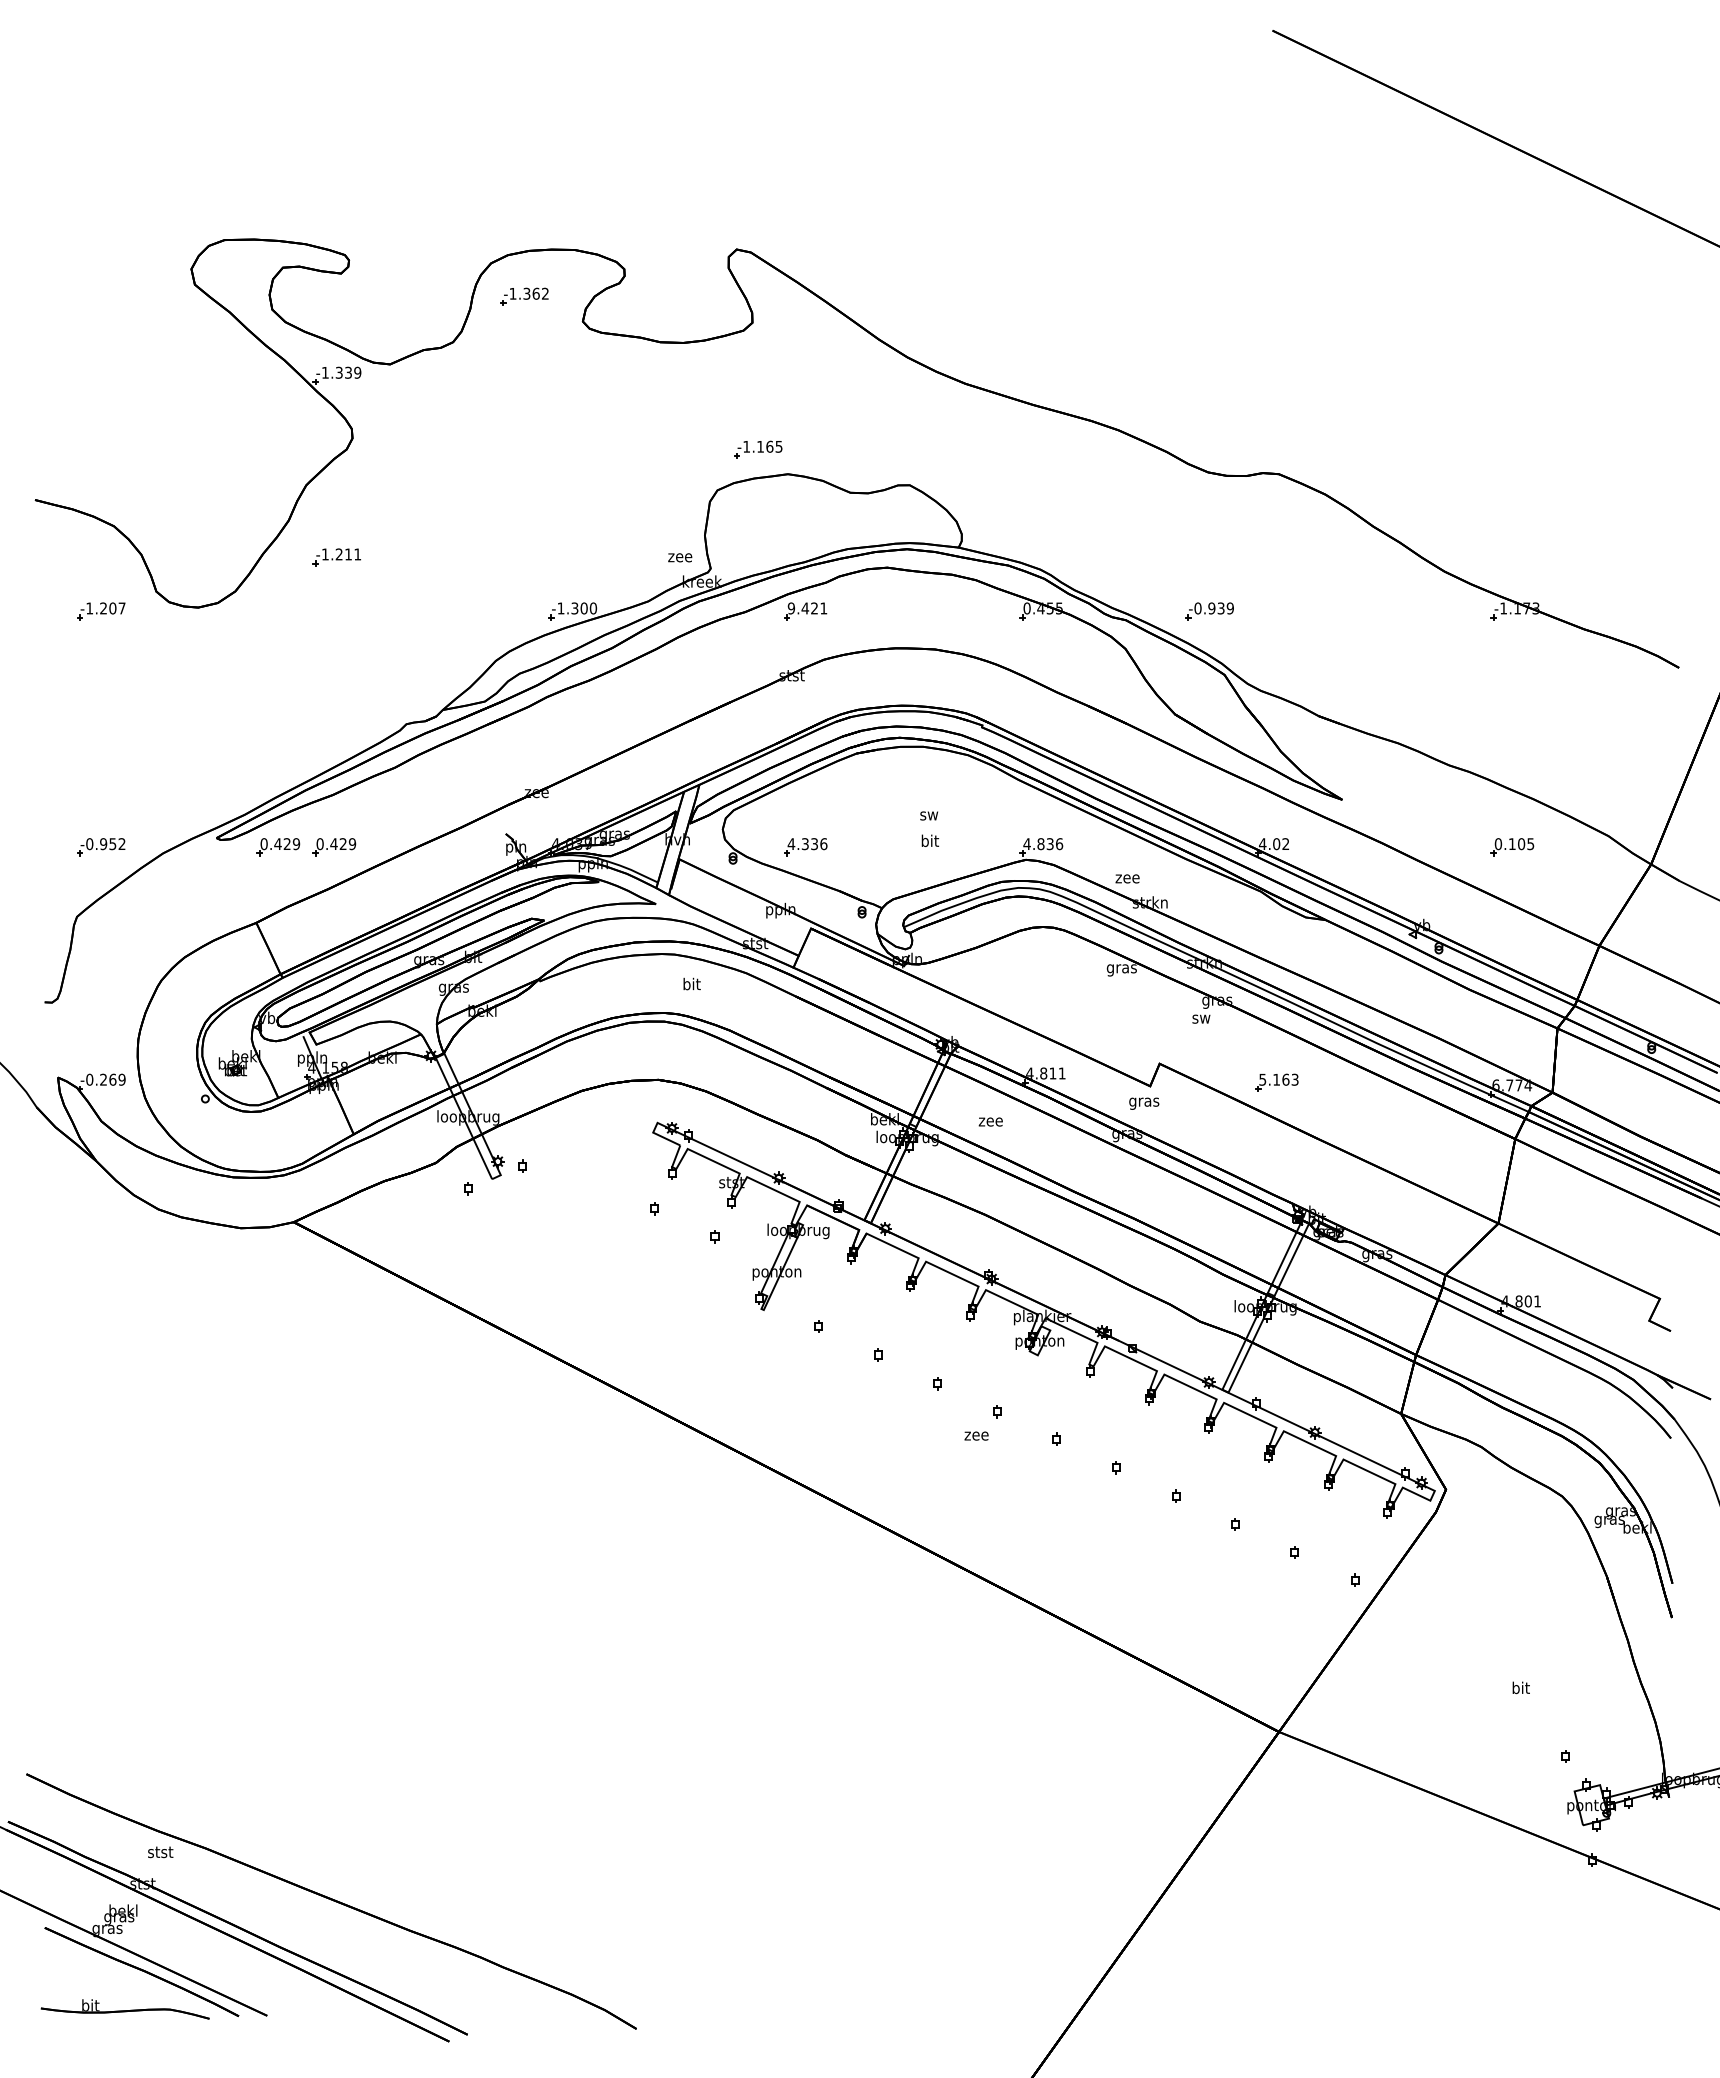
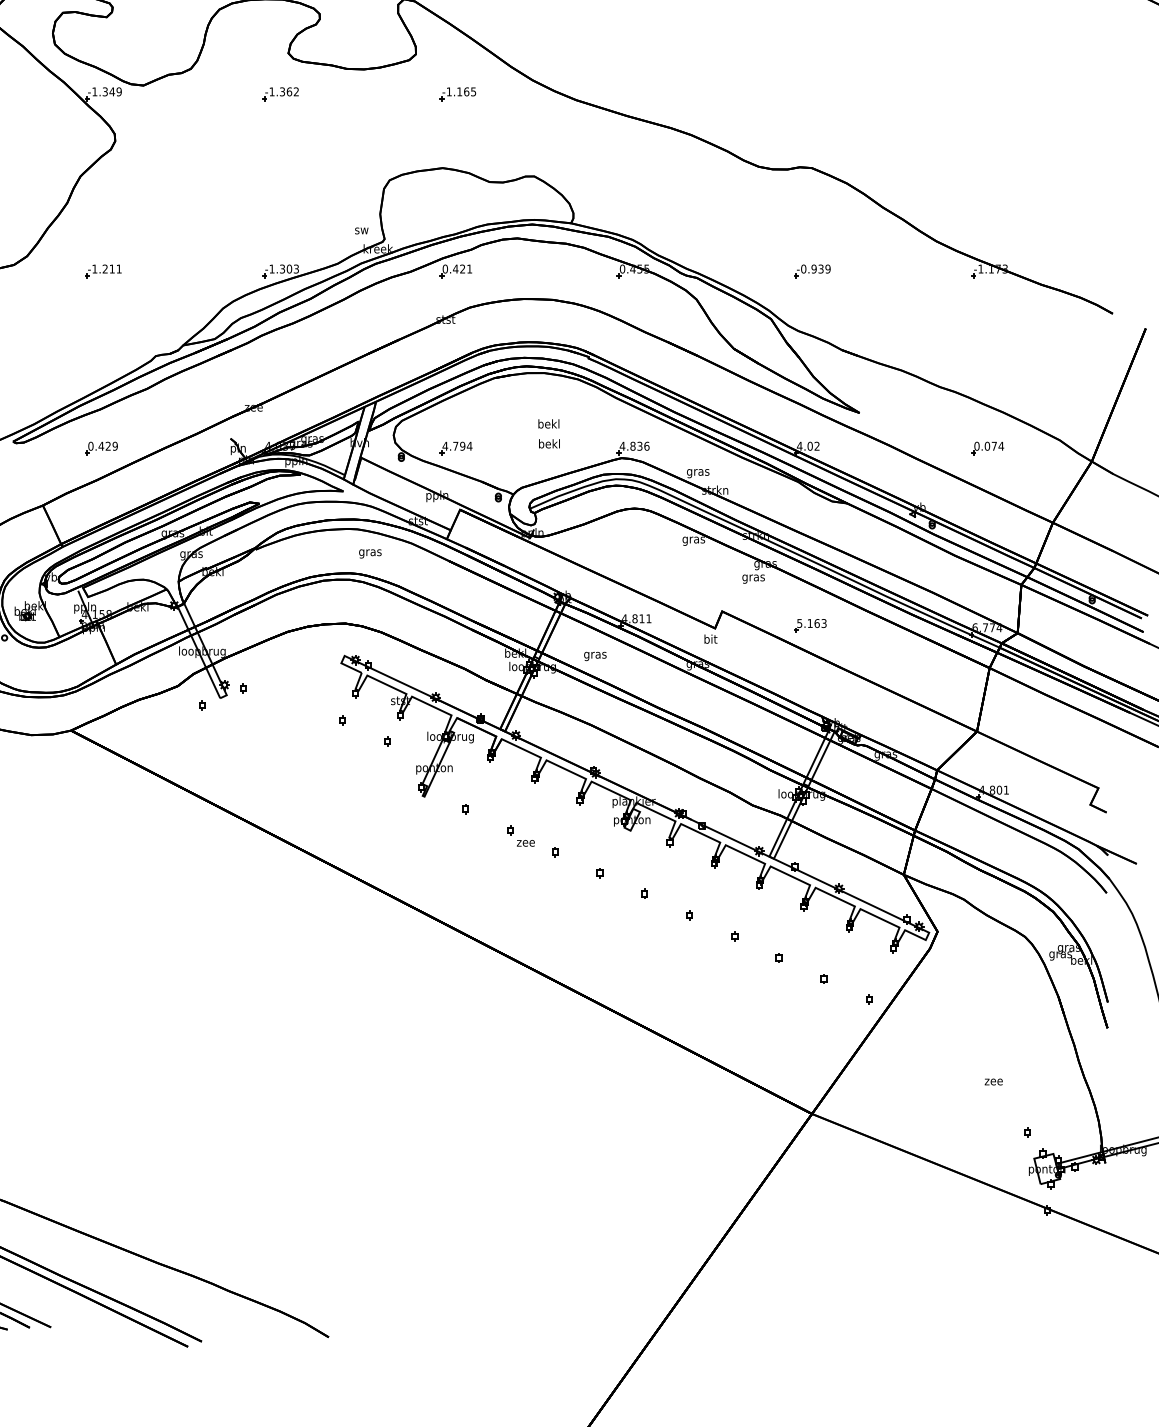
part: (524, 296) -> (280, 93), moved
text: (348, 372) -> (112, 91), -1.339 -> -1.349
part: (758, 449) -> (458, 93), moved
part: (336, 557) -> (103, 271), moved
text: (680, 557) -> (361, 230), zee -> sw
text: (593, 608) -> (296, 269), -1.300 -> -1.303
text: (790, 608) -> (444, 269), 9.421 -> 0.421
part: (1209, 611) -> (812, 271), moved
text: (929, 814) -> (549, 424), sw -> bekl
text: (929, 840) -> (549, 443), bit -> bekl
text: (814, 844) -> (462, 446), 4.336 -> 4.794
text: (1521, 844) -> (994, 446), 0.105 -> 0.074
part: (278, 847) -> (59, 448), removed
text: (1127, 880) -> (698, 473), zee -> gras
text: (691, 985) -> (370, 552), bit -> gras
text: (1201, 1020) -> (753, 578), sw -> gras
text: (1144, 1101) -> (710, 639), gras -> bit
text: (990, 1123) -> (595, 656), zee -> gras
text: (976, 1435) -> (525, 842), moved
text: (1520, 1687) -> (993, 1080), bit -> zee

